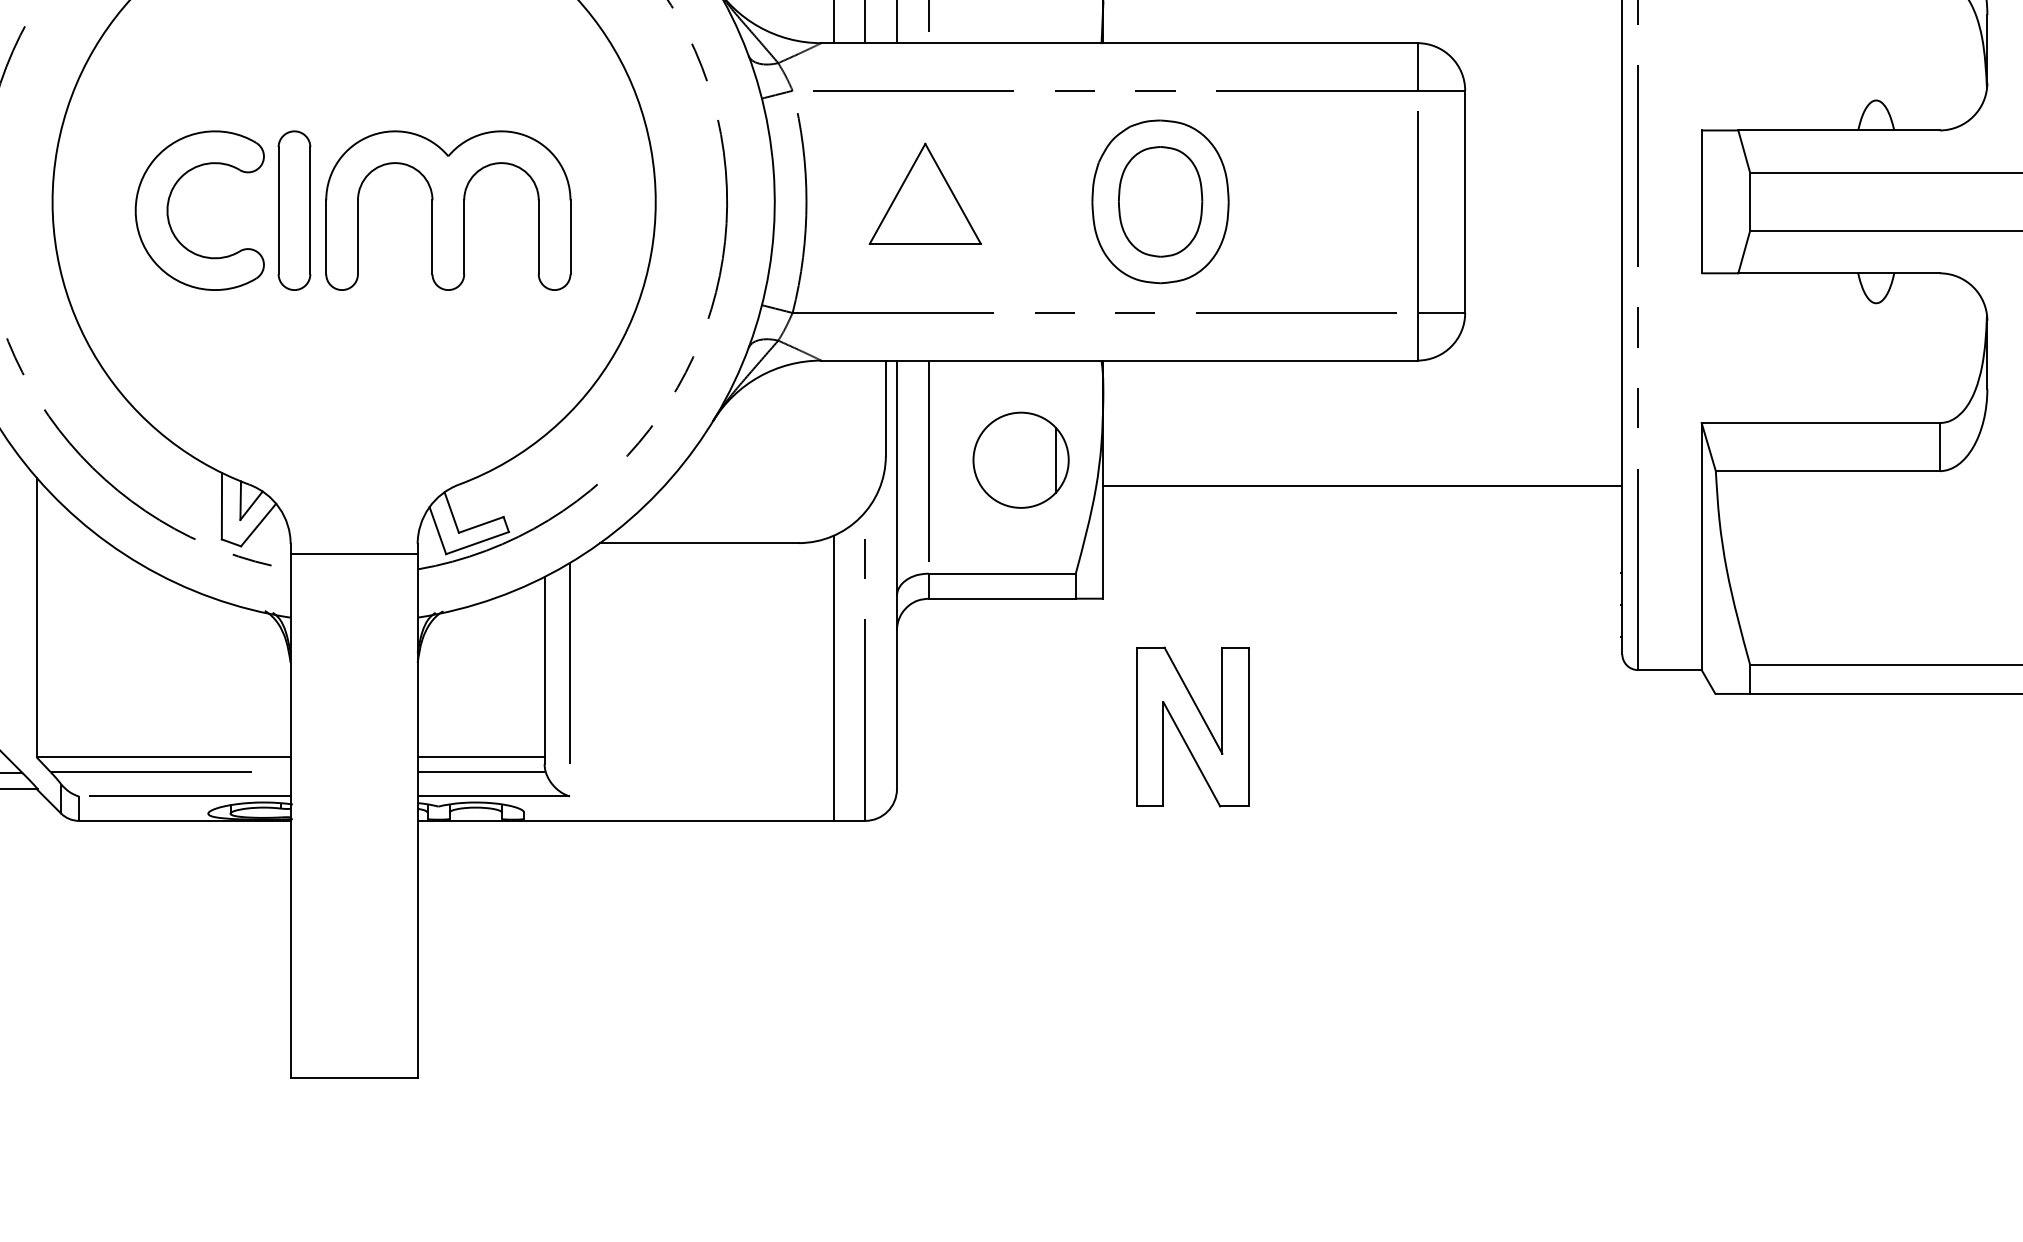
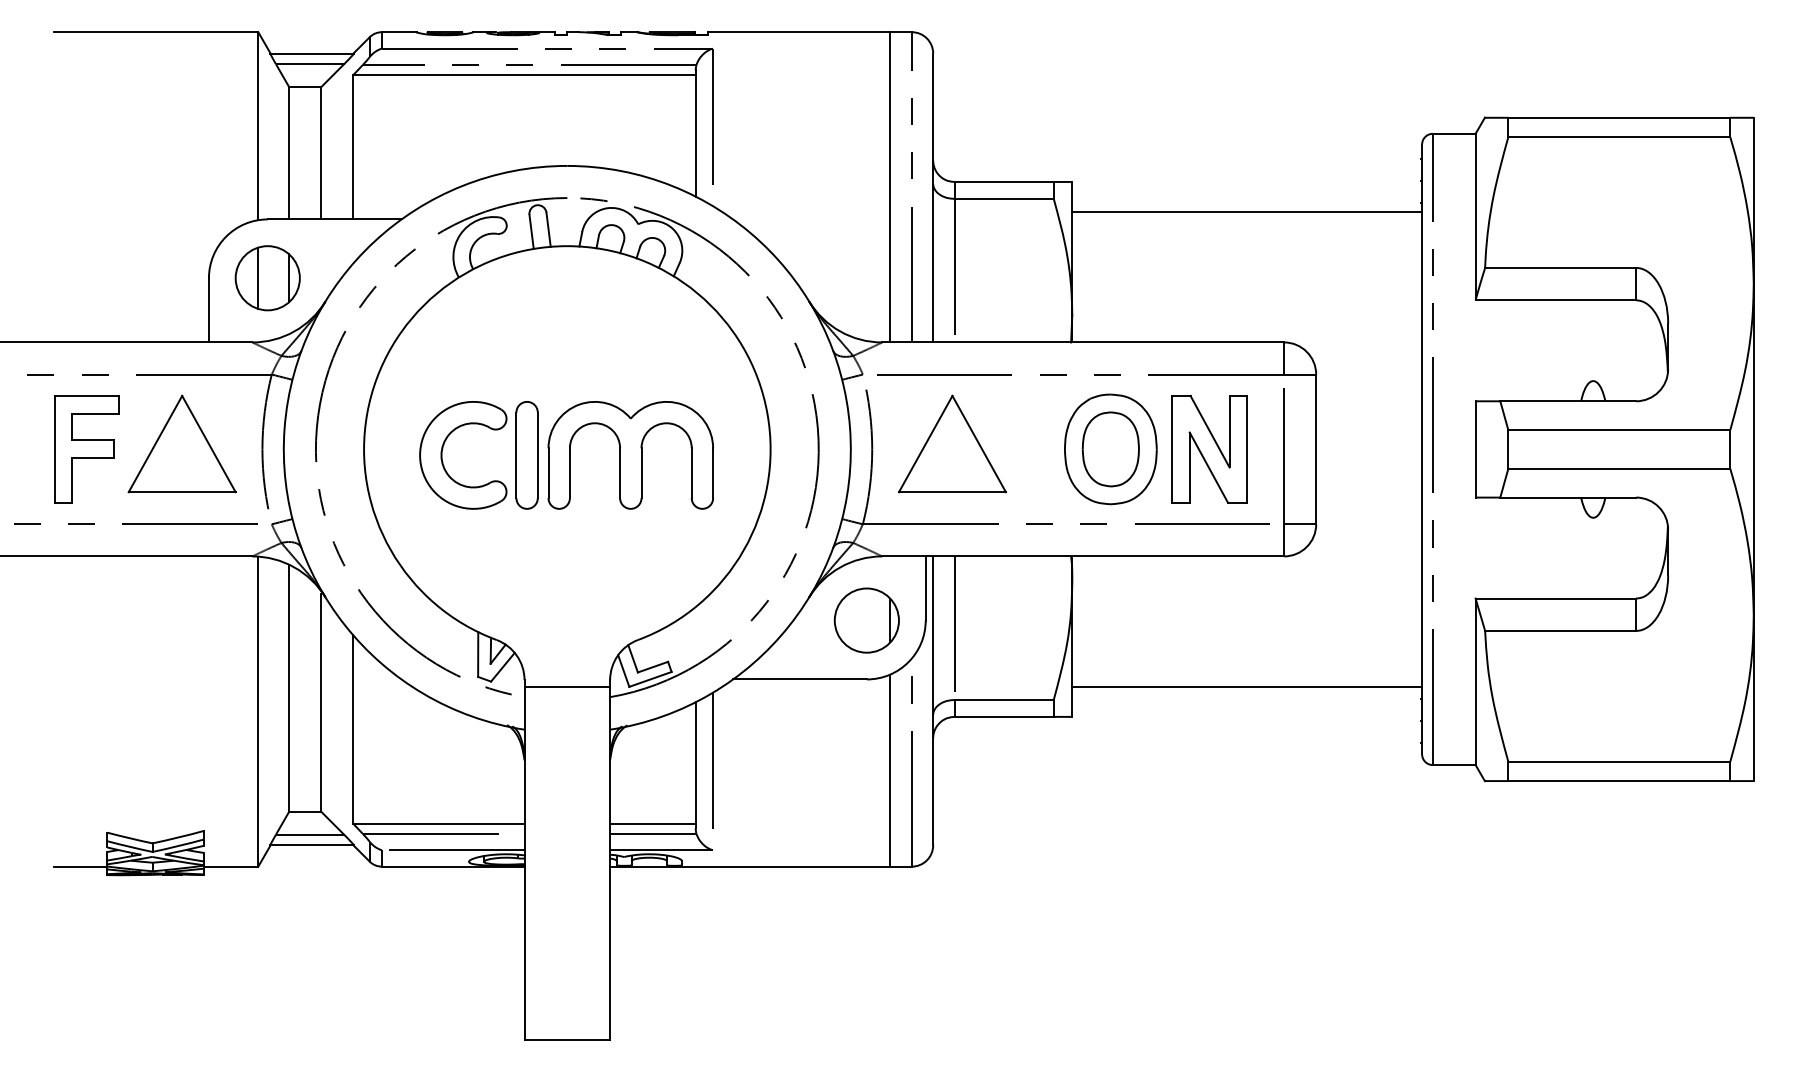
part: (924, 193) -> (951, 443), size x1.43
part: (1020, 460) -> (866, 620), moved
line: (1363, 485) -> (1247, 686), moved
part: (1192, 725) -> (1209, 448), moved

